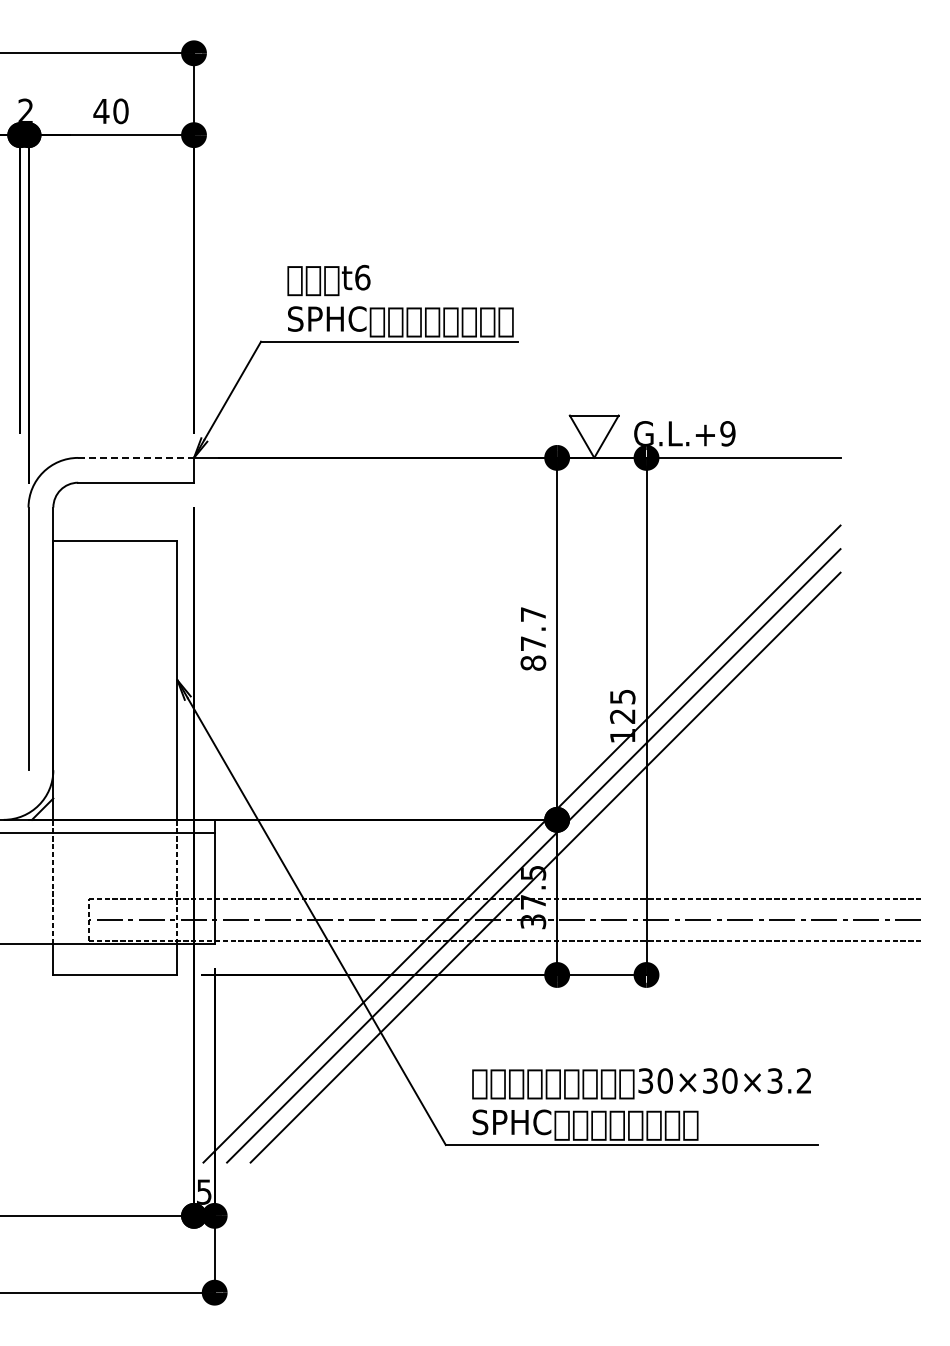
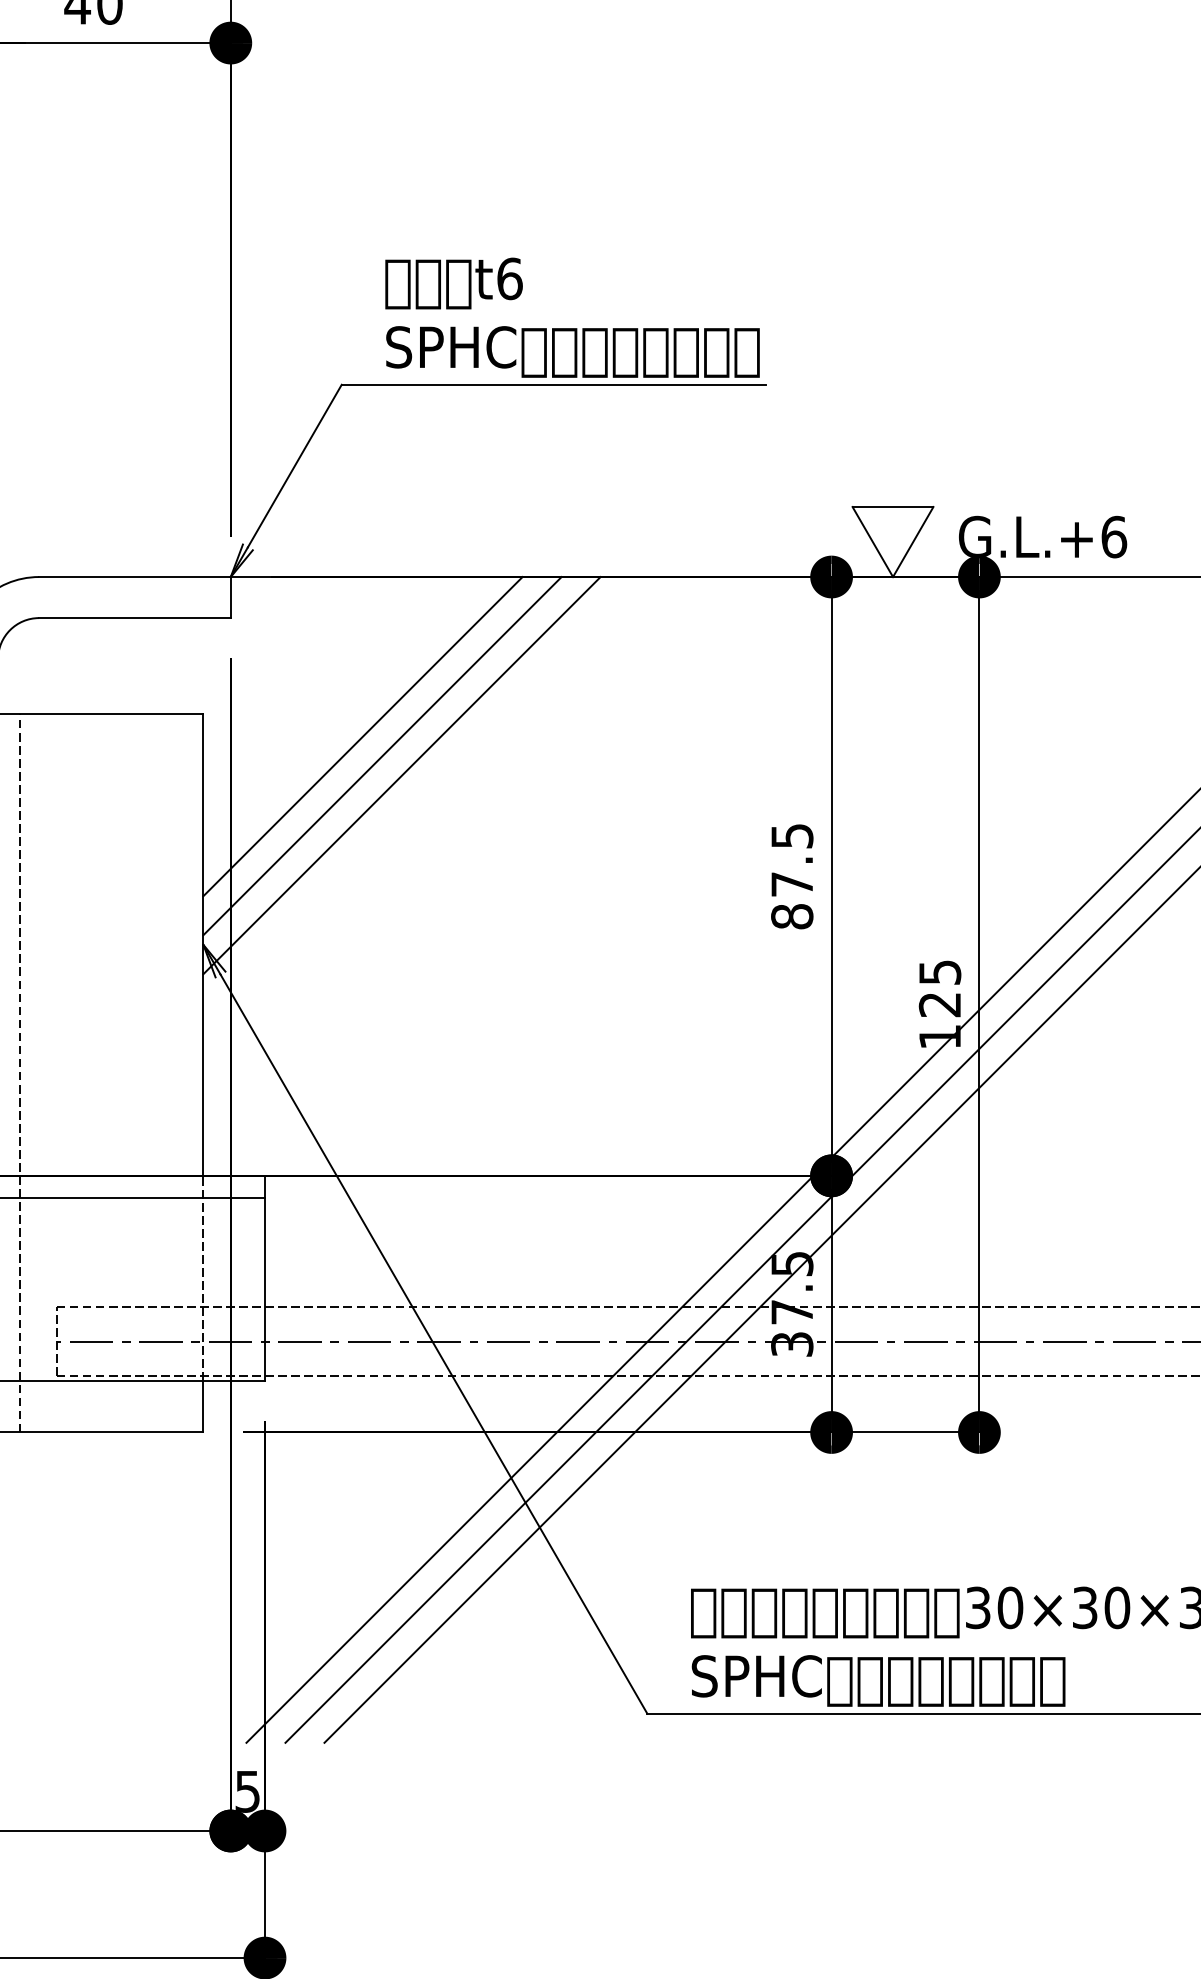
text: (727, 433) -> (1113, 536), G.L.+9 -> G.L.+6
line: (136, 457) -> (135, 576), dashed -> solid
line: (273, 553) -> (362, 735), added
line: (285, 565) -> (382, 755), added
line: (297, 577) -> (402, 774), added
text: (533, 614) -> (792, 836), 87.7 -> 87.5
line: (66, 757) -> (19, 1072), added

